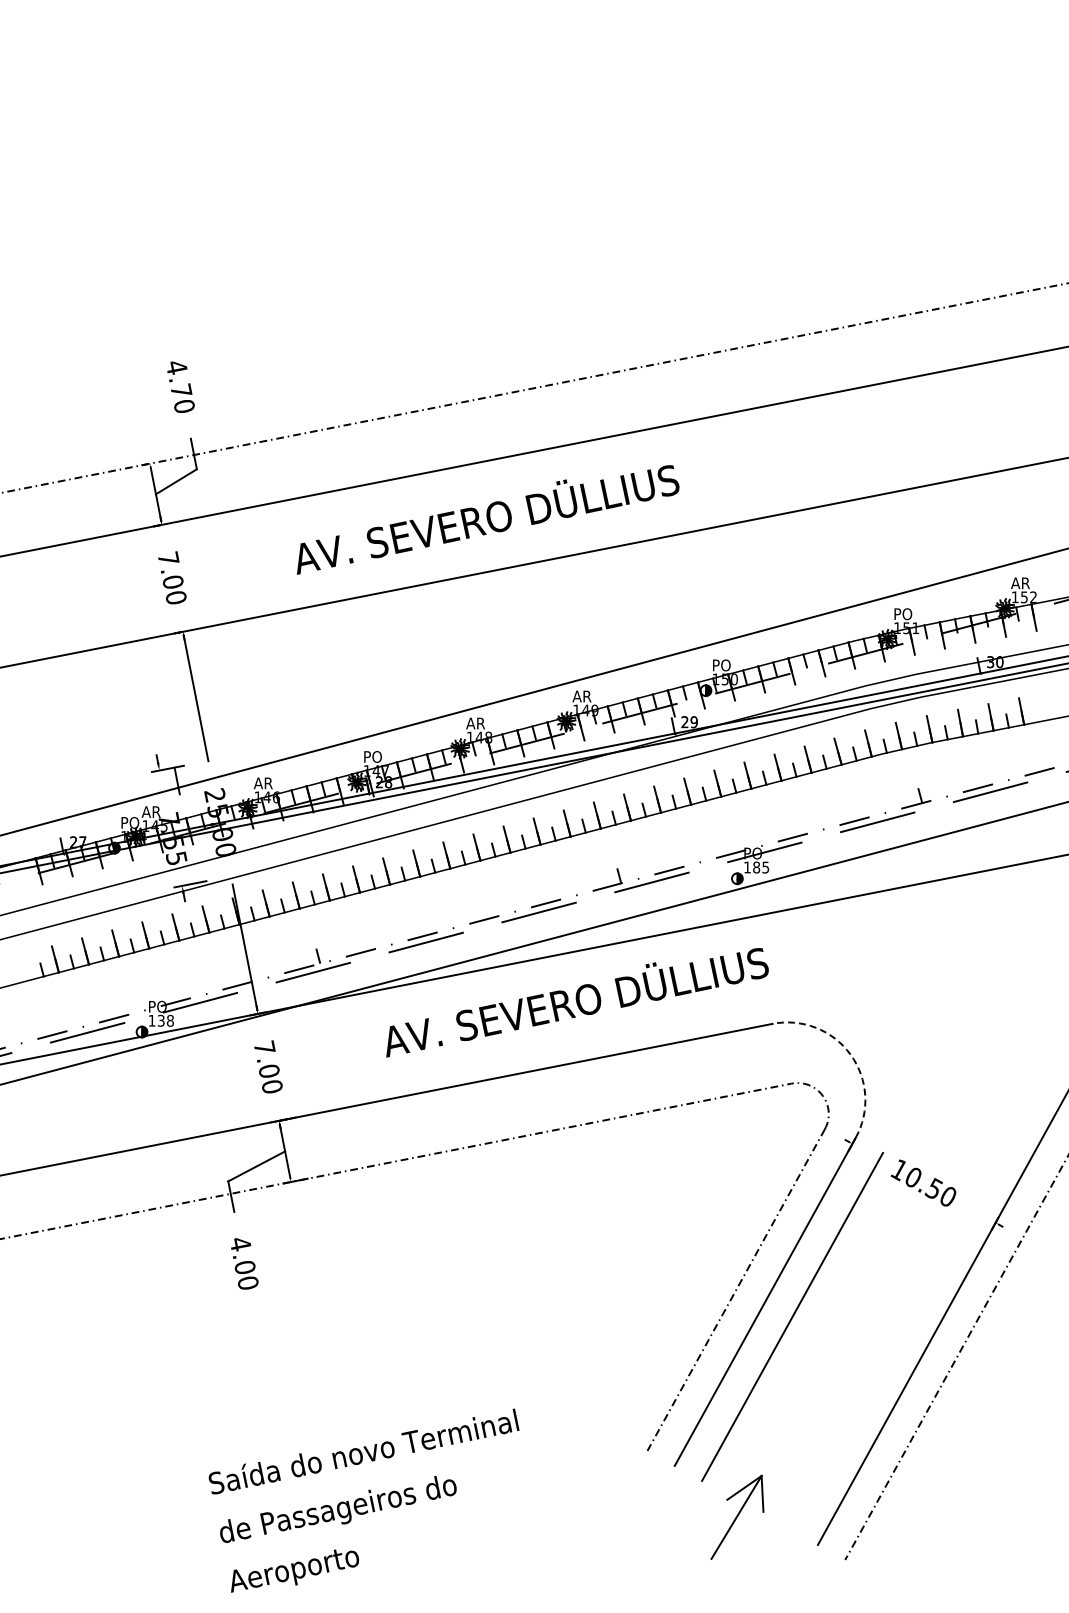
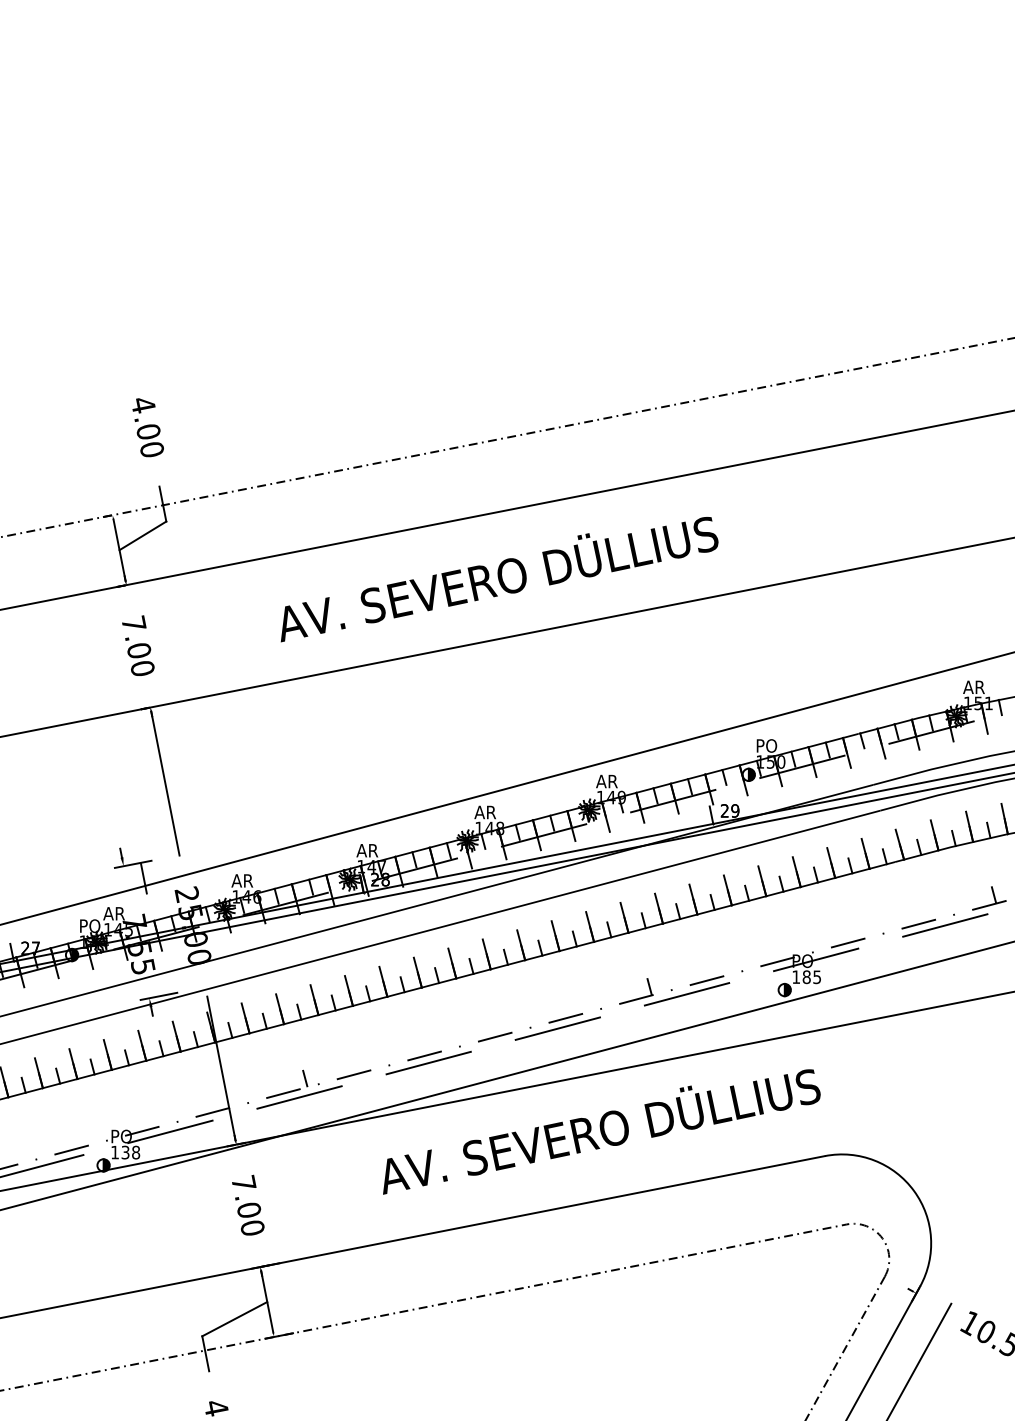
text: (181, 390) -> (148, 431), 4.70 -> 4.00
text: (902, 614) -> (973, 687), PO -> AR
text: (372, 756) -> (367, 850), PO -> AR
arc: (850, 1054) -> (914, 1191), dashed -> solid

